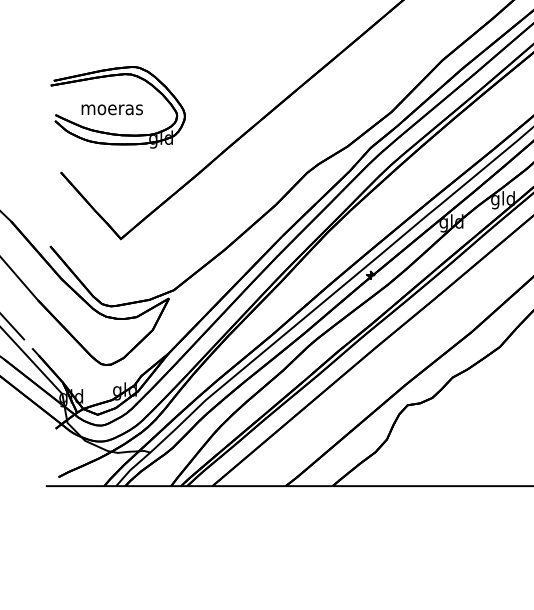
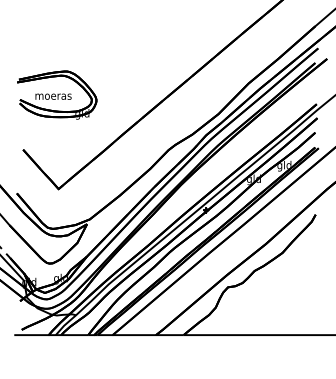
part: (118, 105) -> (57, 94), moved

